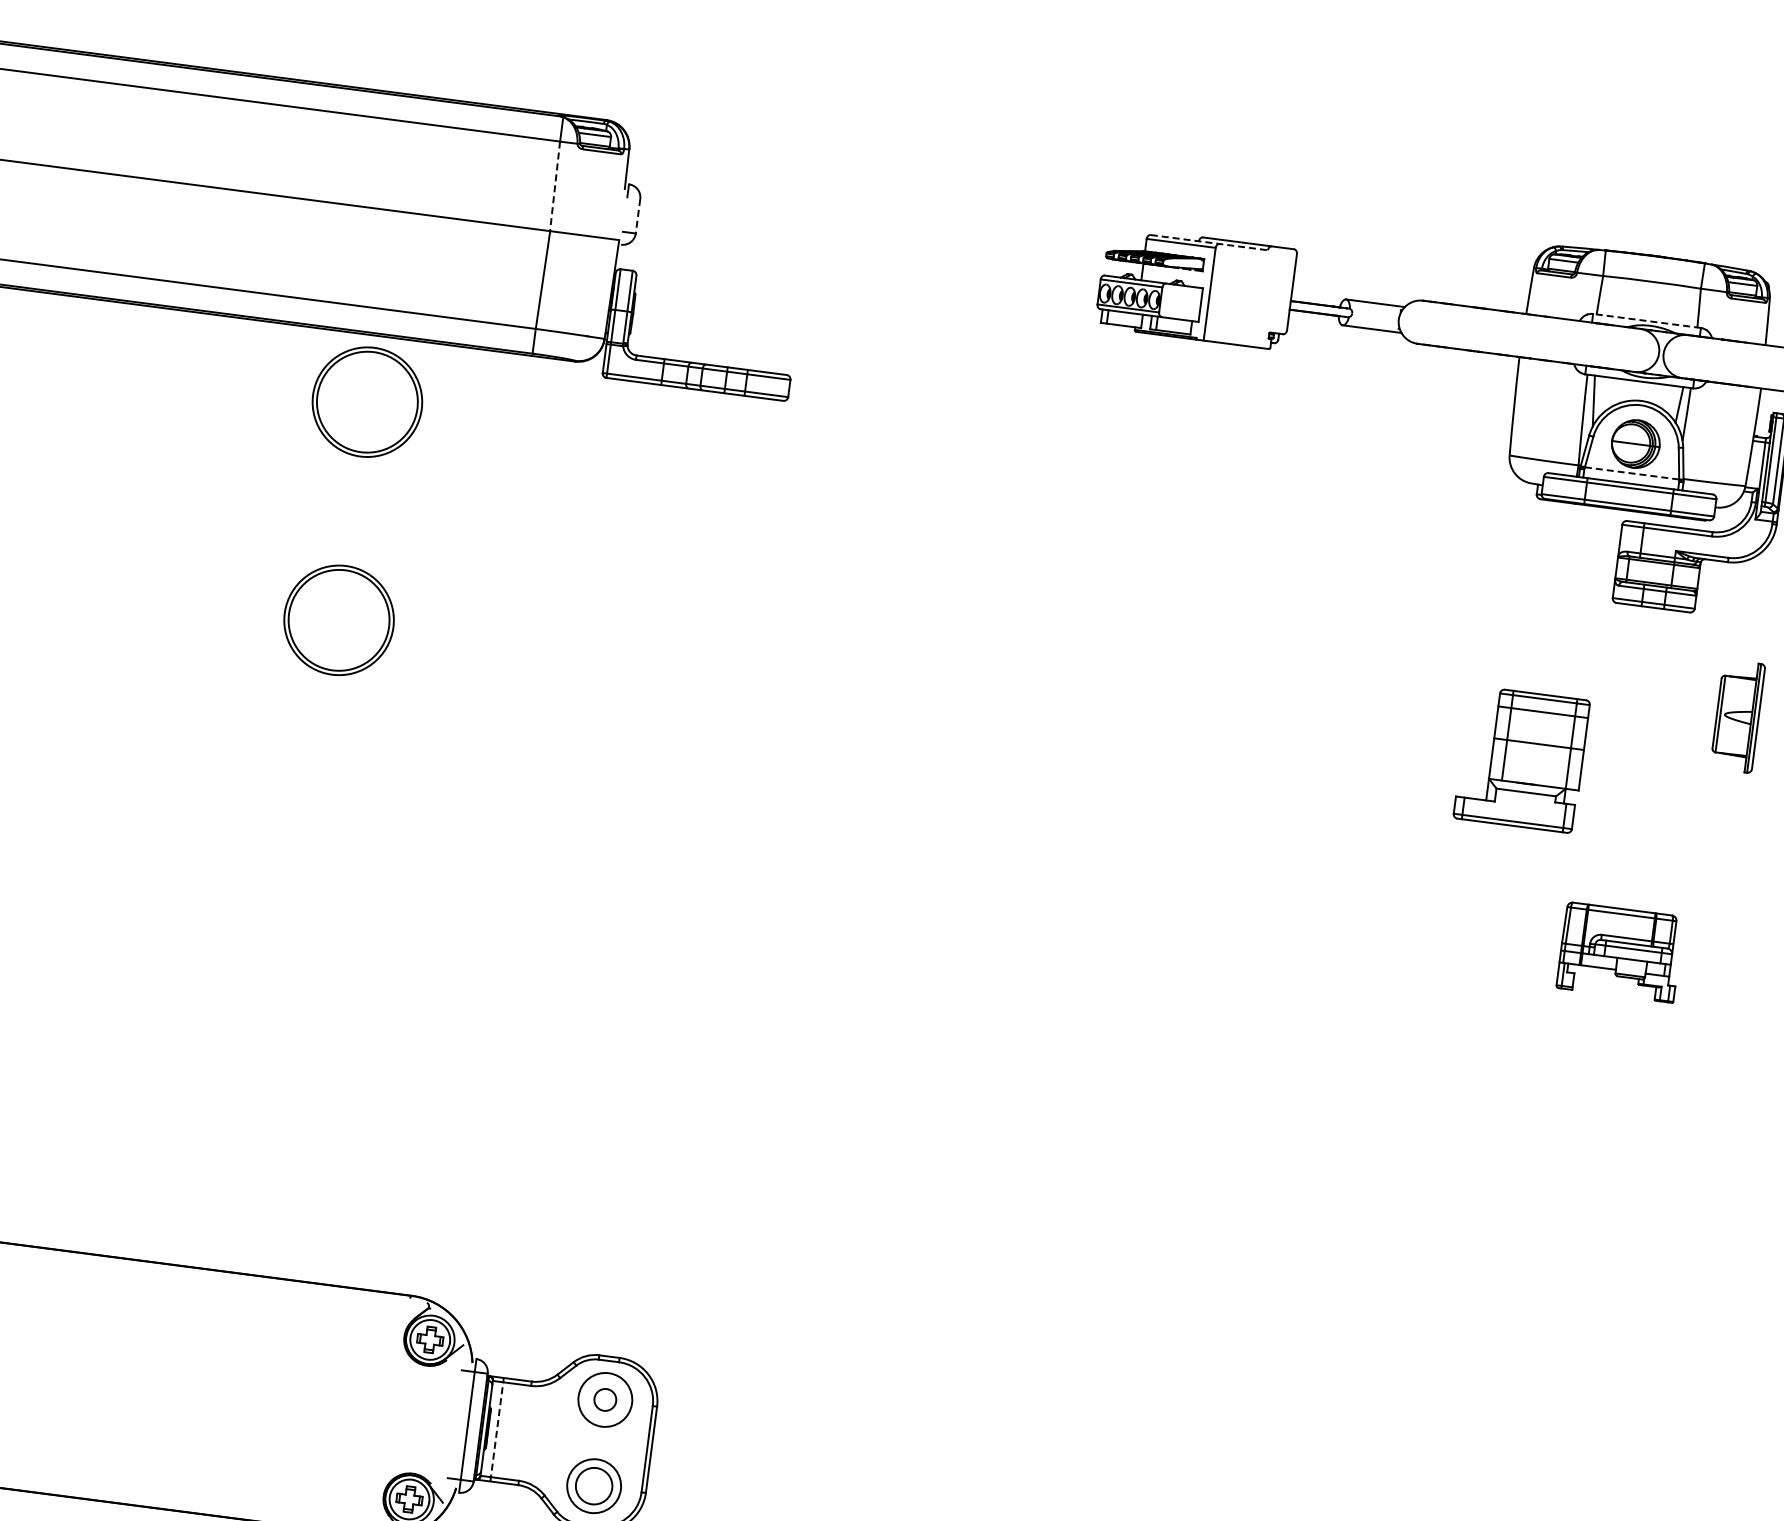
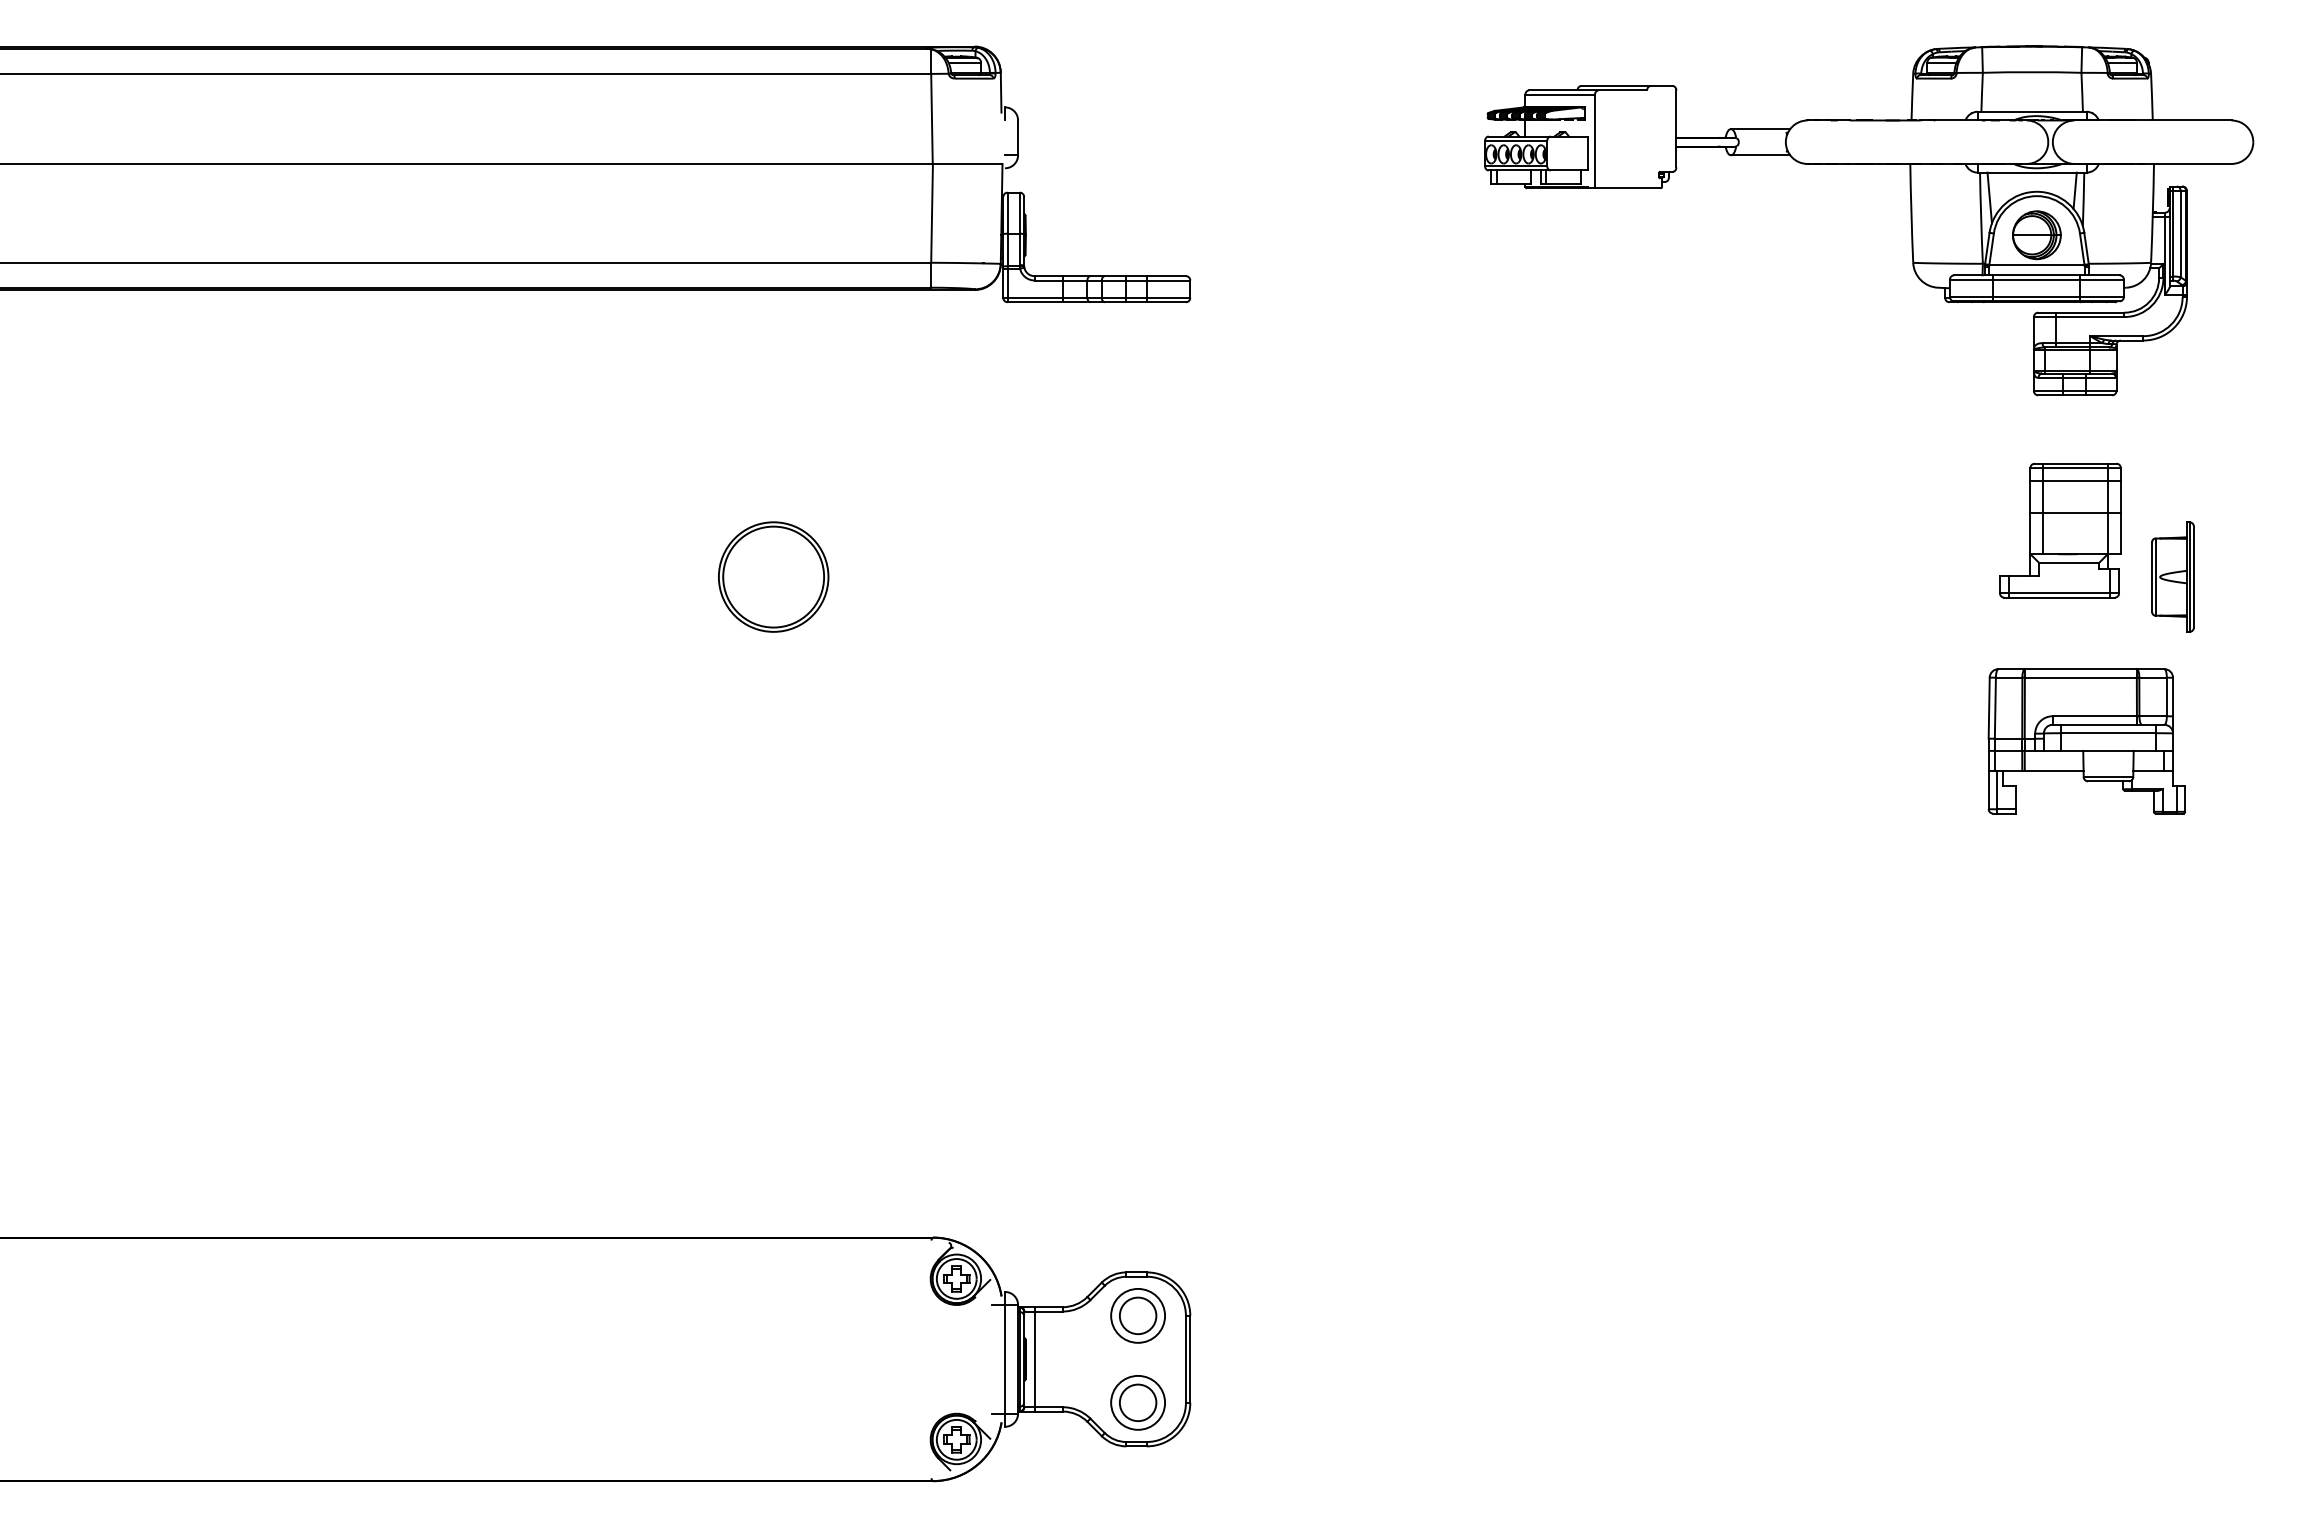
line: (554, 186) -> (931, 119), dashed -> solid
line: (638, 216) -> (1018, 138), dashed -> solid
line: (1209, 242) -> (1588, 90), dashed -> solid
line: (1646, 320) -> (2031, 111), dashed -> solid
part: (367, 401) -> (773, 356), removed
line: (1631, 473) -> (2036, 264), dashed -> solid
part: (1737, 715) -> (2172, 576), moved
part: (1521, 759) -> (2060, 530), moved
part: (1619, 952) -> (2086, 741), size x1.67
circle: (604, 1399) -> (1137, 1315), size x1.67
line: (497, 1428) -> (1034, 1358), dashed -> solid

